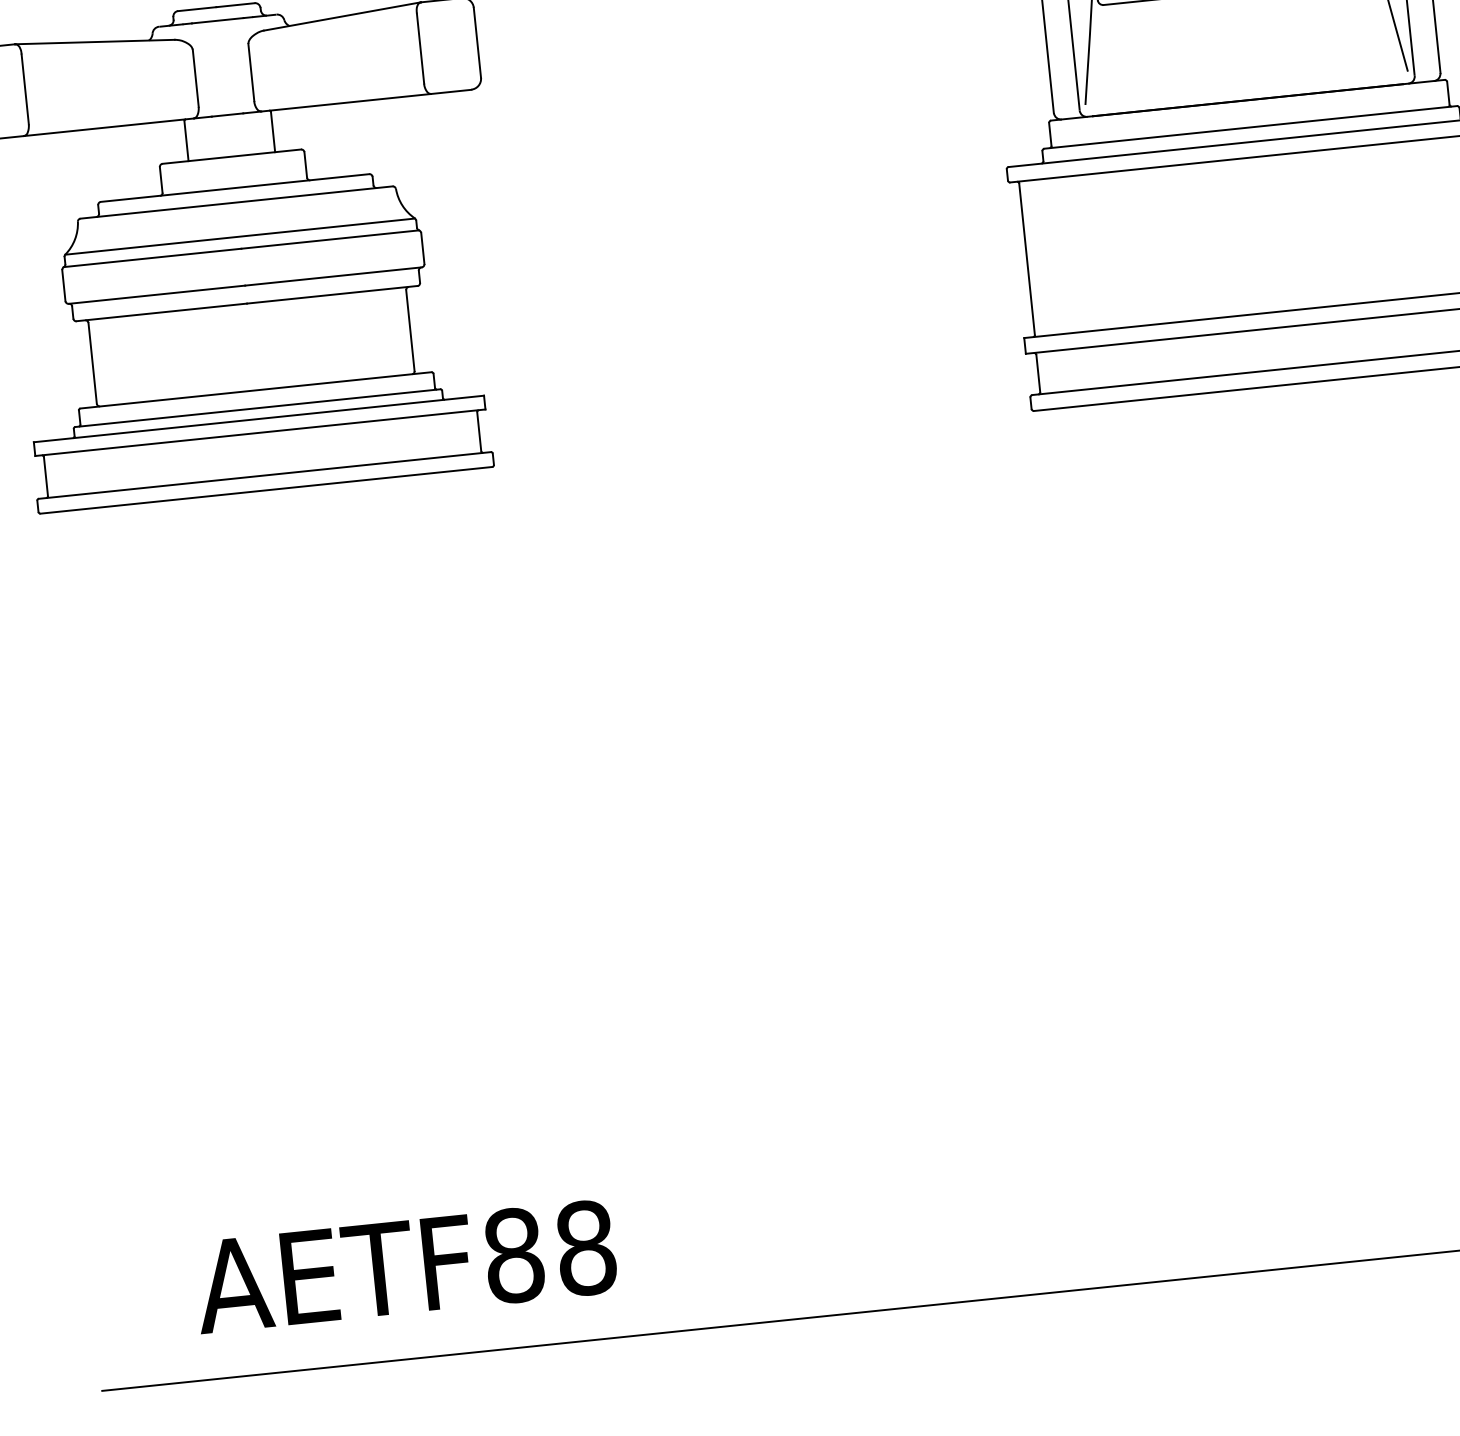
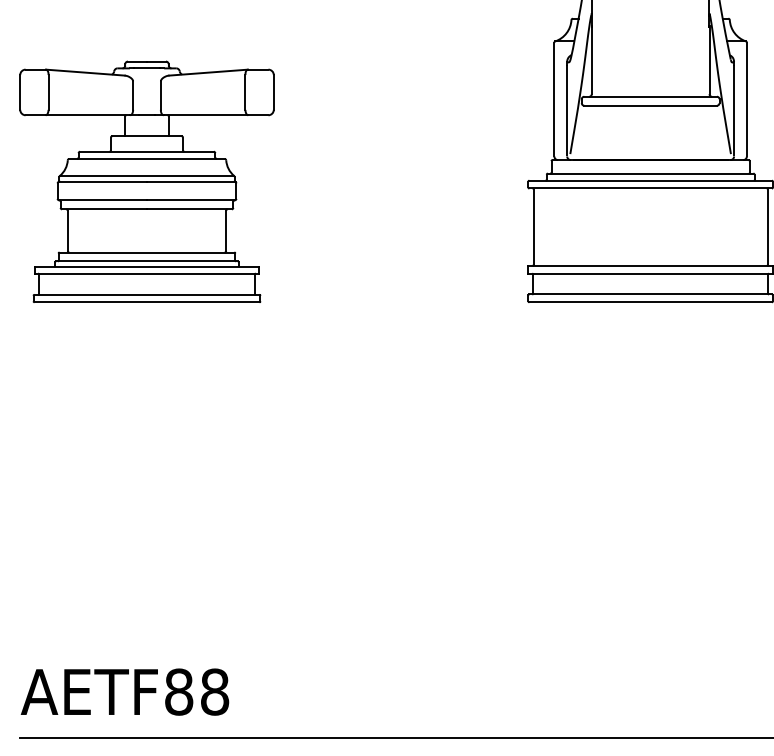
text: (404, 1265) -> (124, 691), moved

